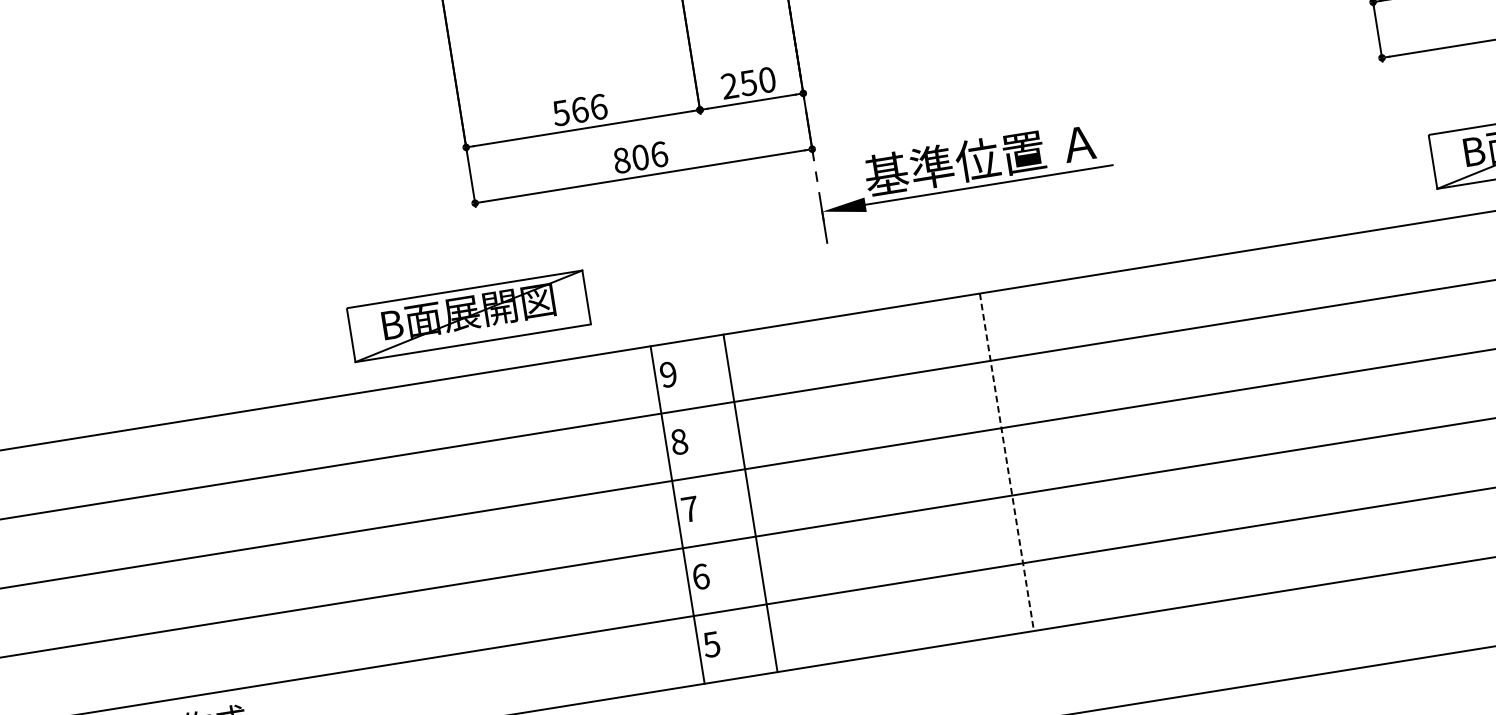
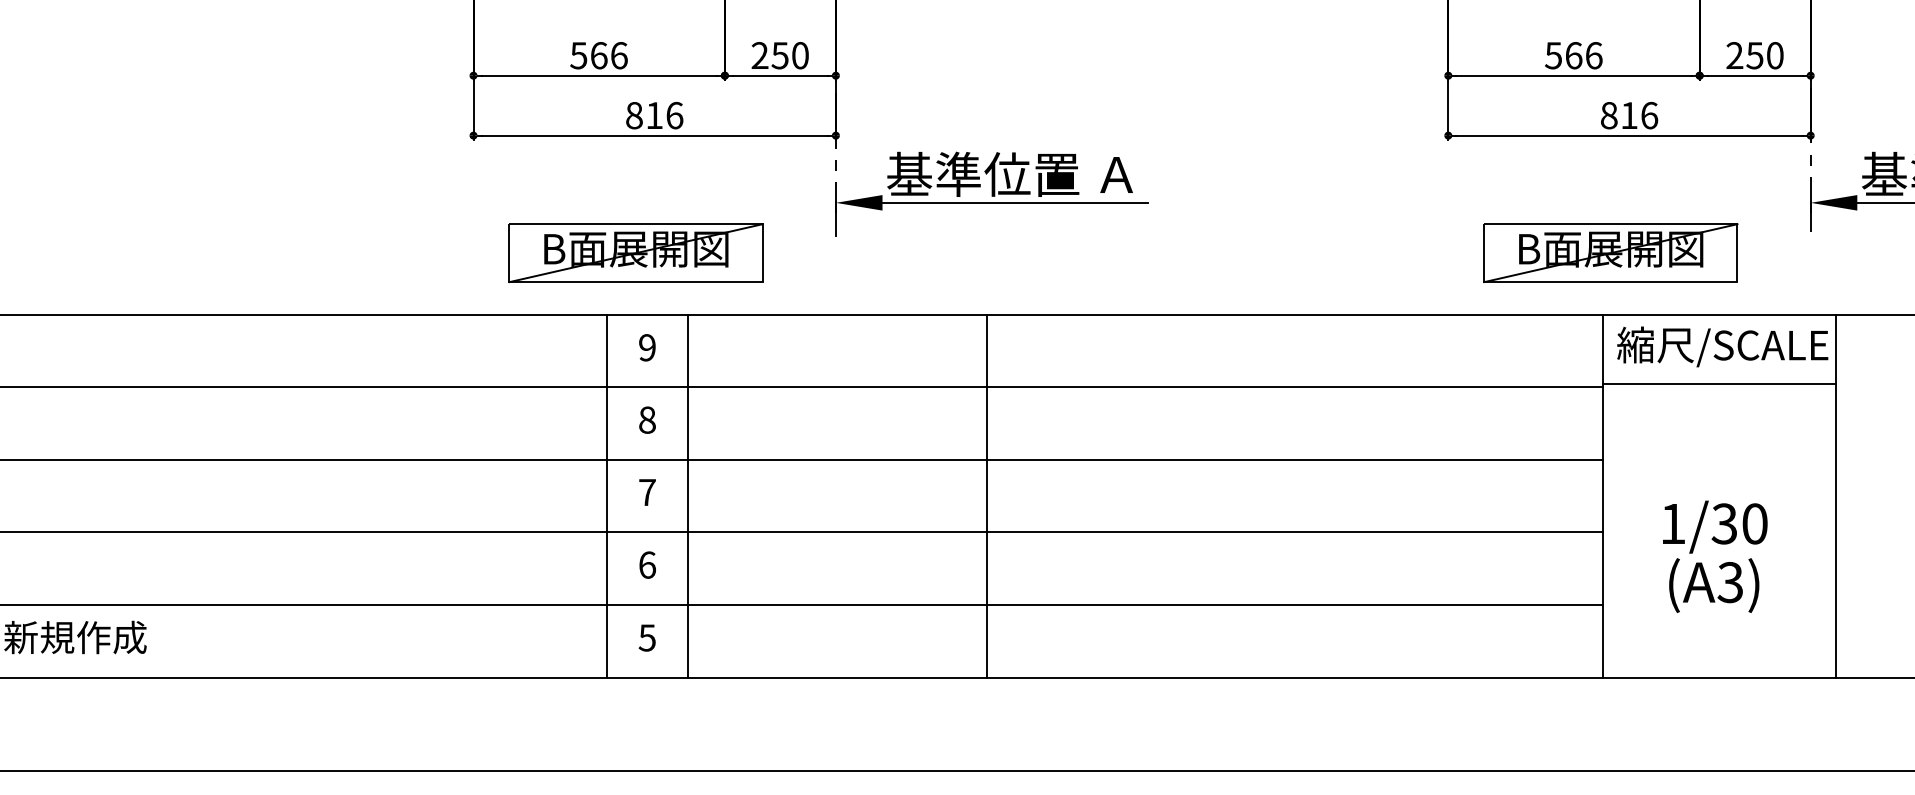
text: (640, 157) -> (654, 115), 806 -> 816
part: (468, 315) -> (635, 252), moved
line: (1007, 462) -> (987, 496), dashed -> solid
line: (750, 503) -> (687, 496), moved
line: (677, 515) -> (607, 496), moved

